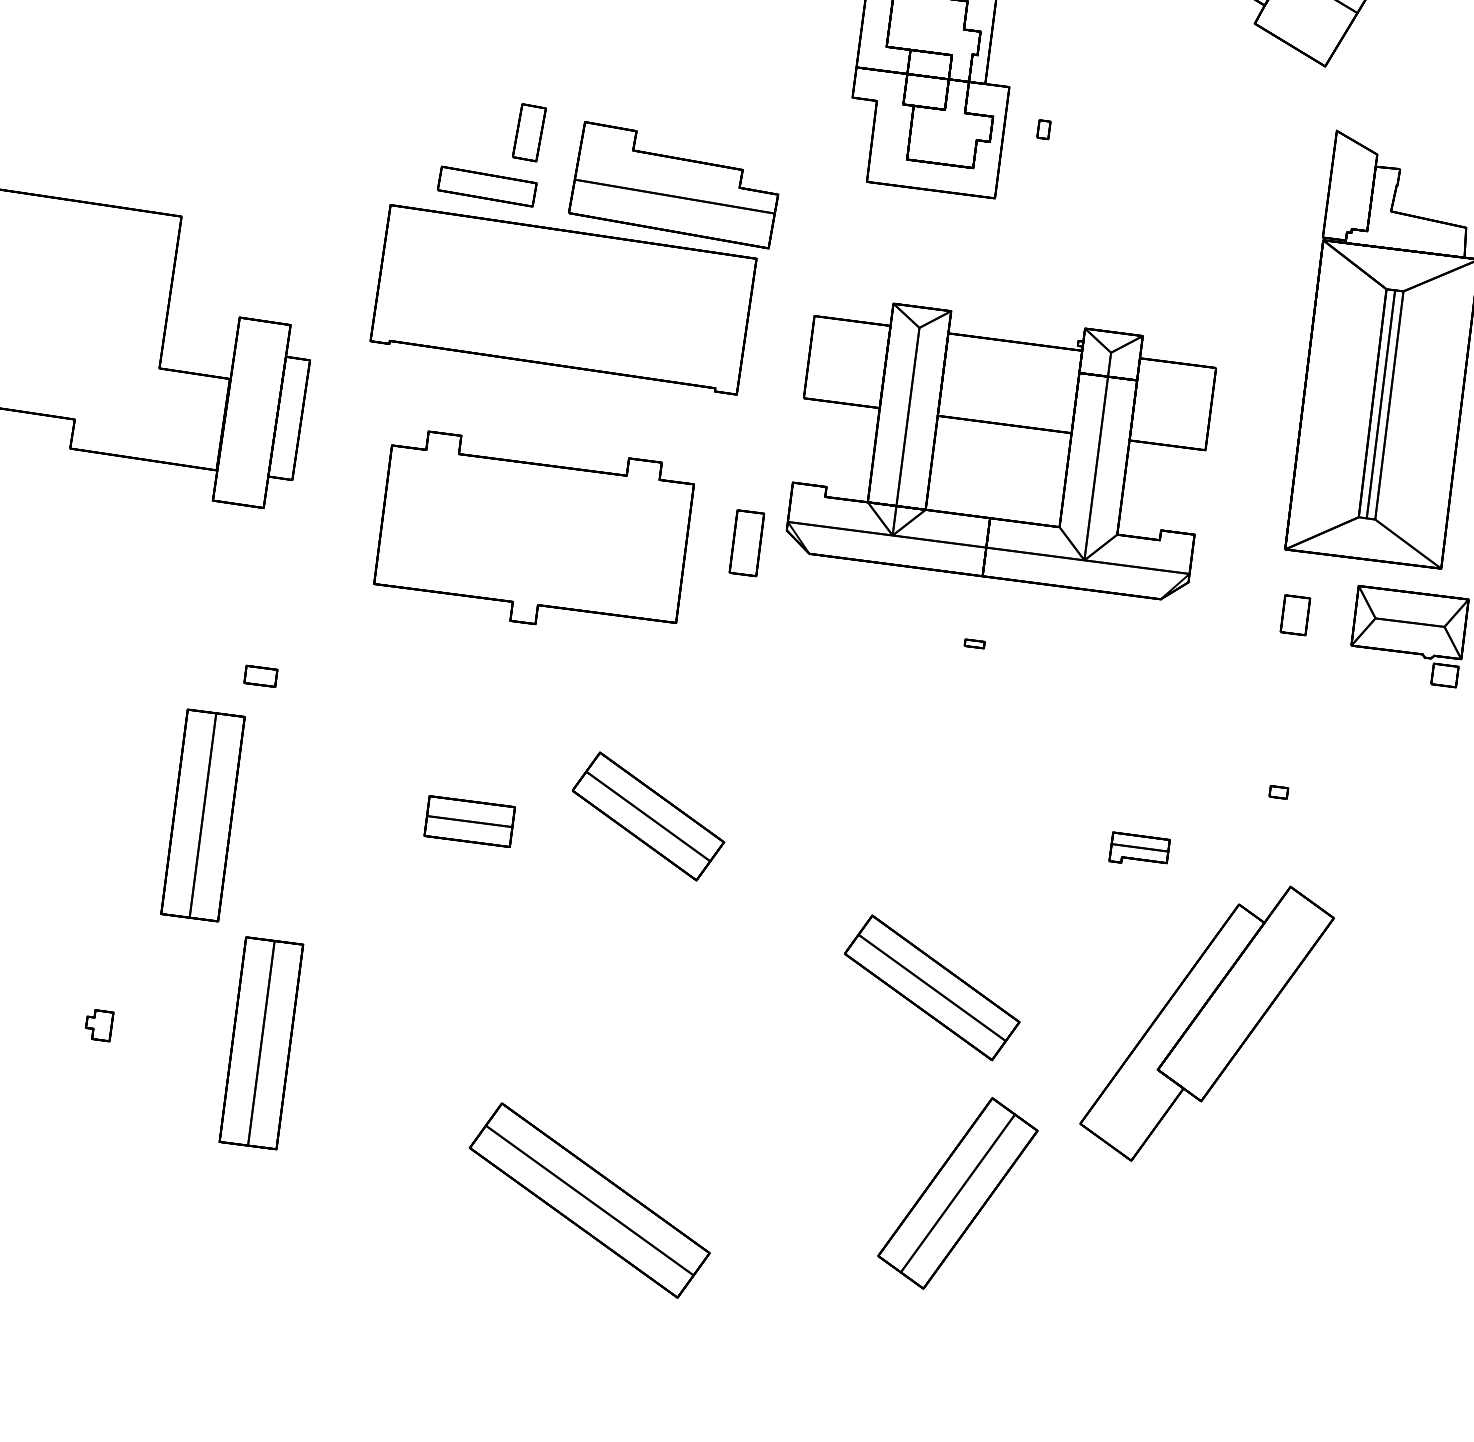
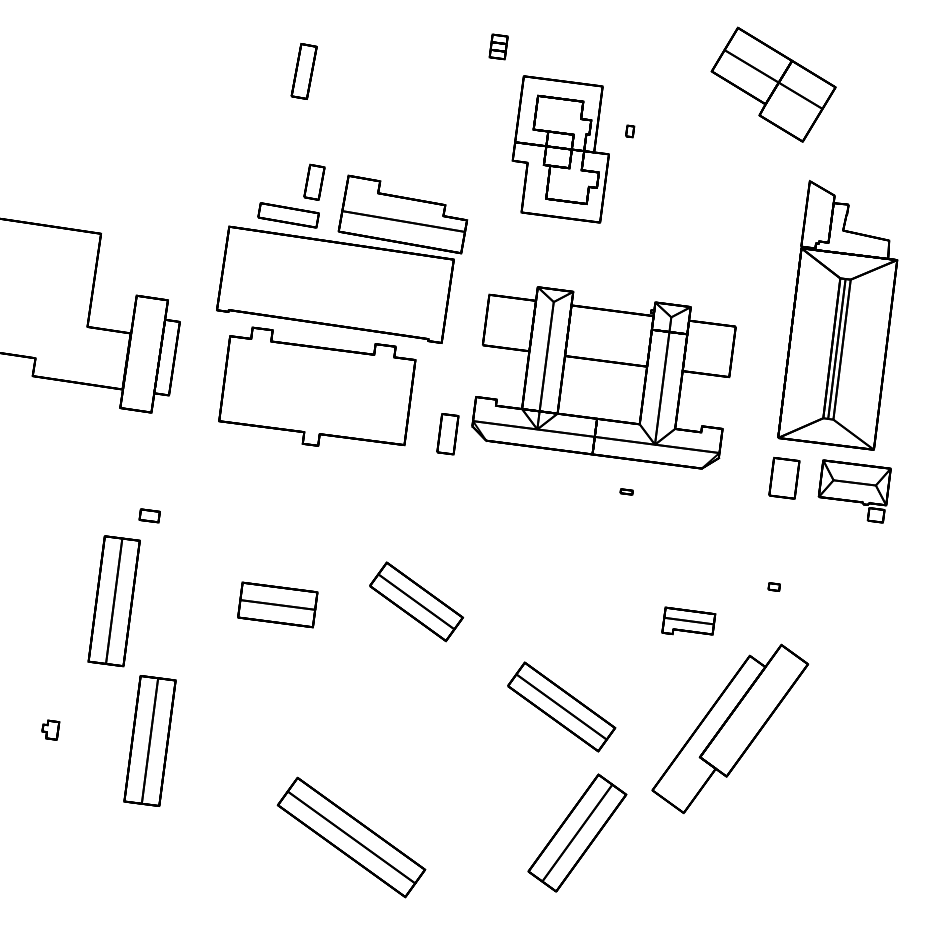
part: (1044, 129) -> (630, 131), moved
part: (534, 527) -> (317, 386), moved
part: (1295, 615) -> (784, 478), size x1.67
part: (974, 643) -> (626, 491), moved
part: (648, 815) -> (416, 601), moved
part: (469, 820) -> (277, 604), size x1.43
part: (1139, 846) -> (688, 620), size x1.43

